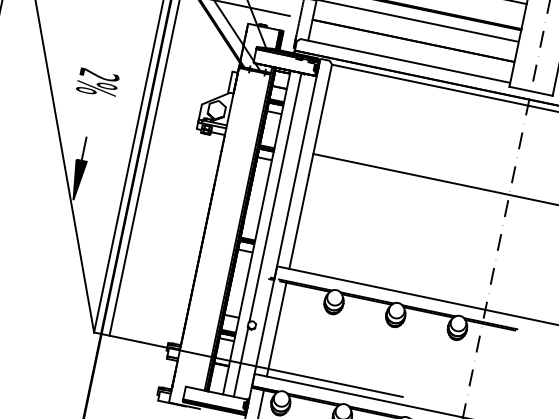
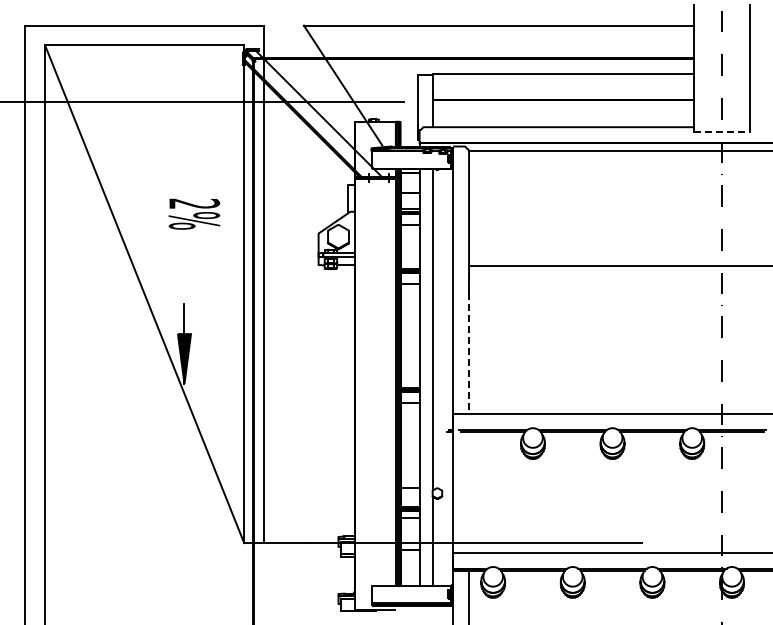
text: (97, 82) -> (194, 213), moved
line: (530, 91) -> (721, 132), solid -> dashed
line: (299, 222) -> (469, 354), solid -> dashed
line: (277, 328) -> (469, 491), removed

